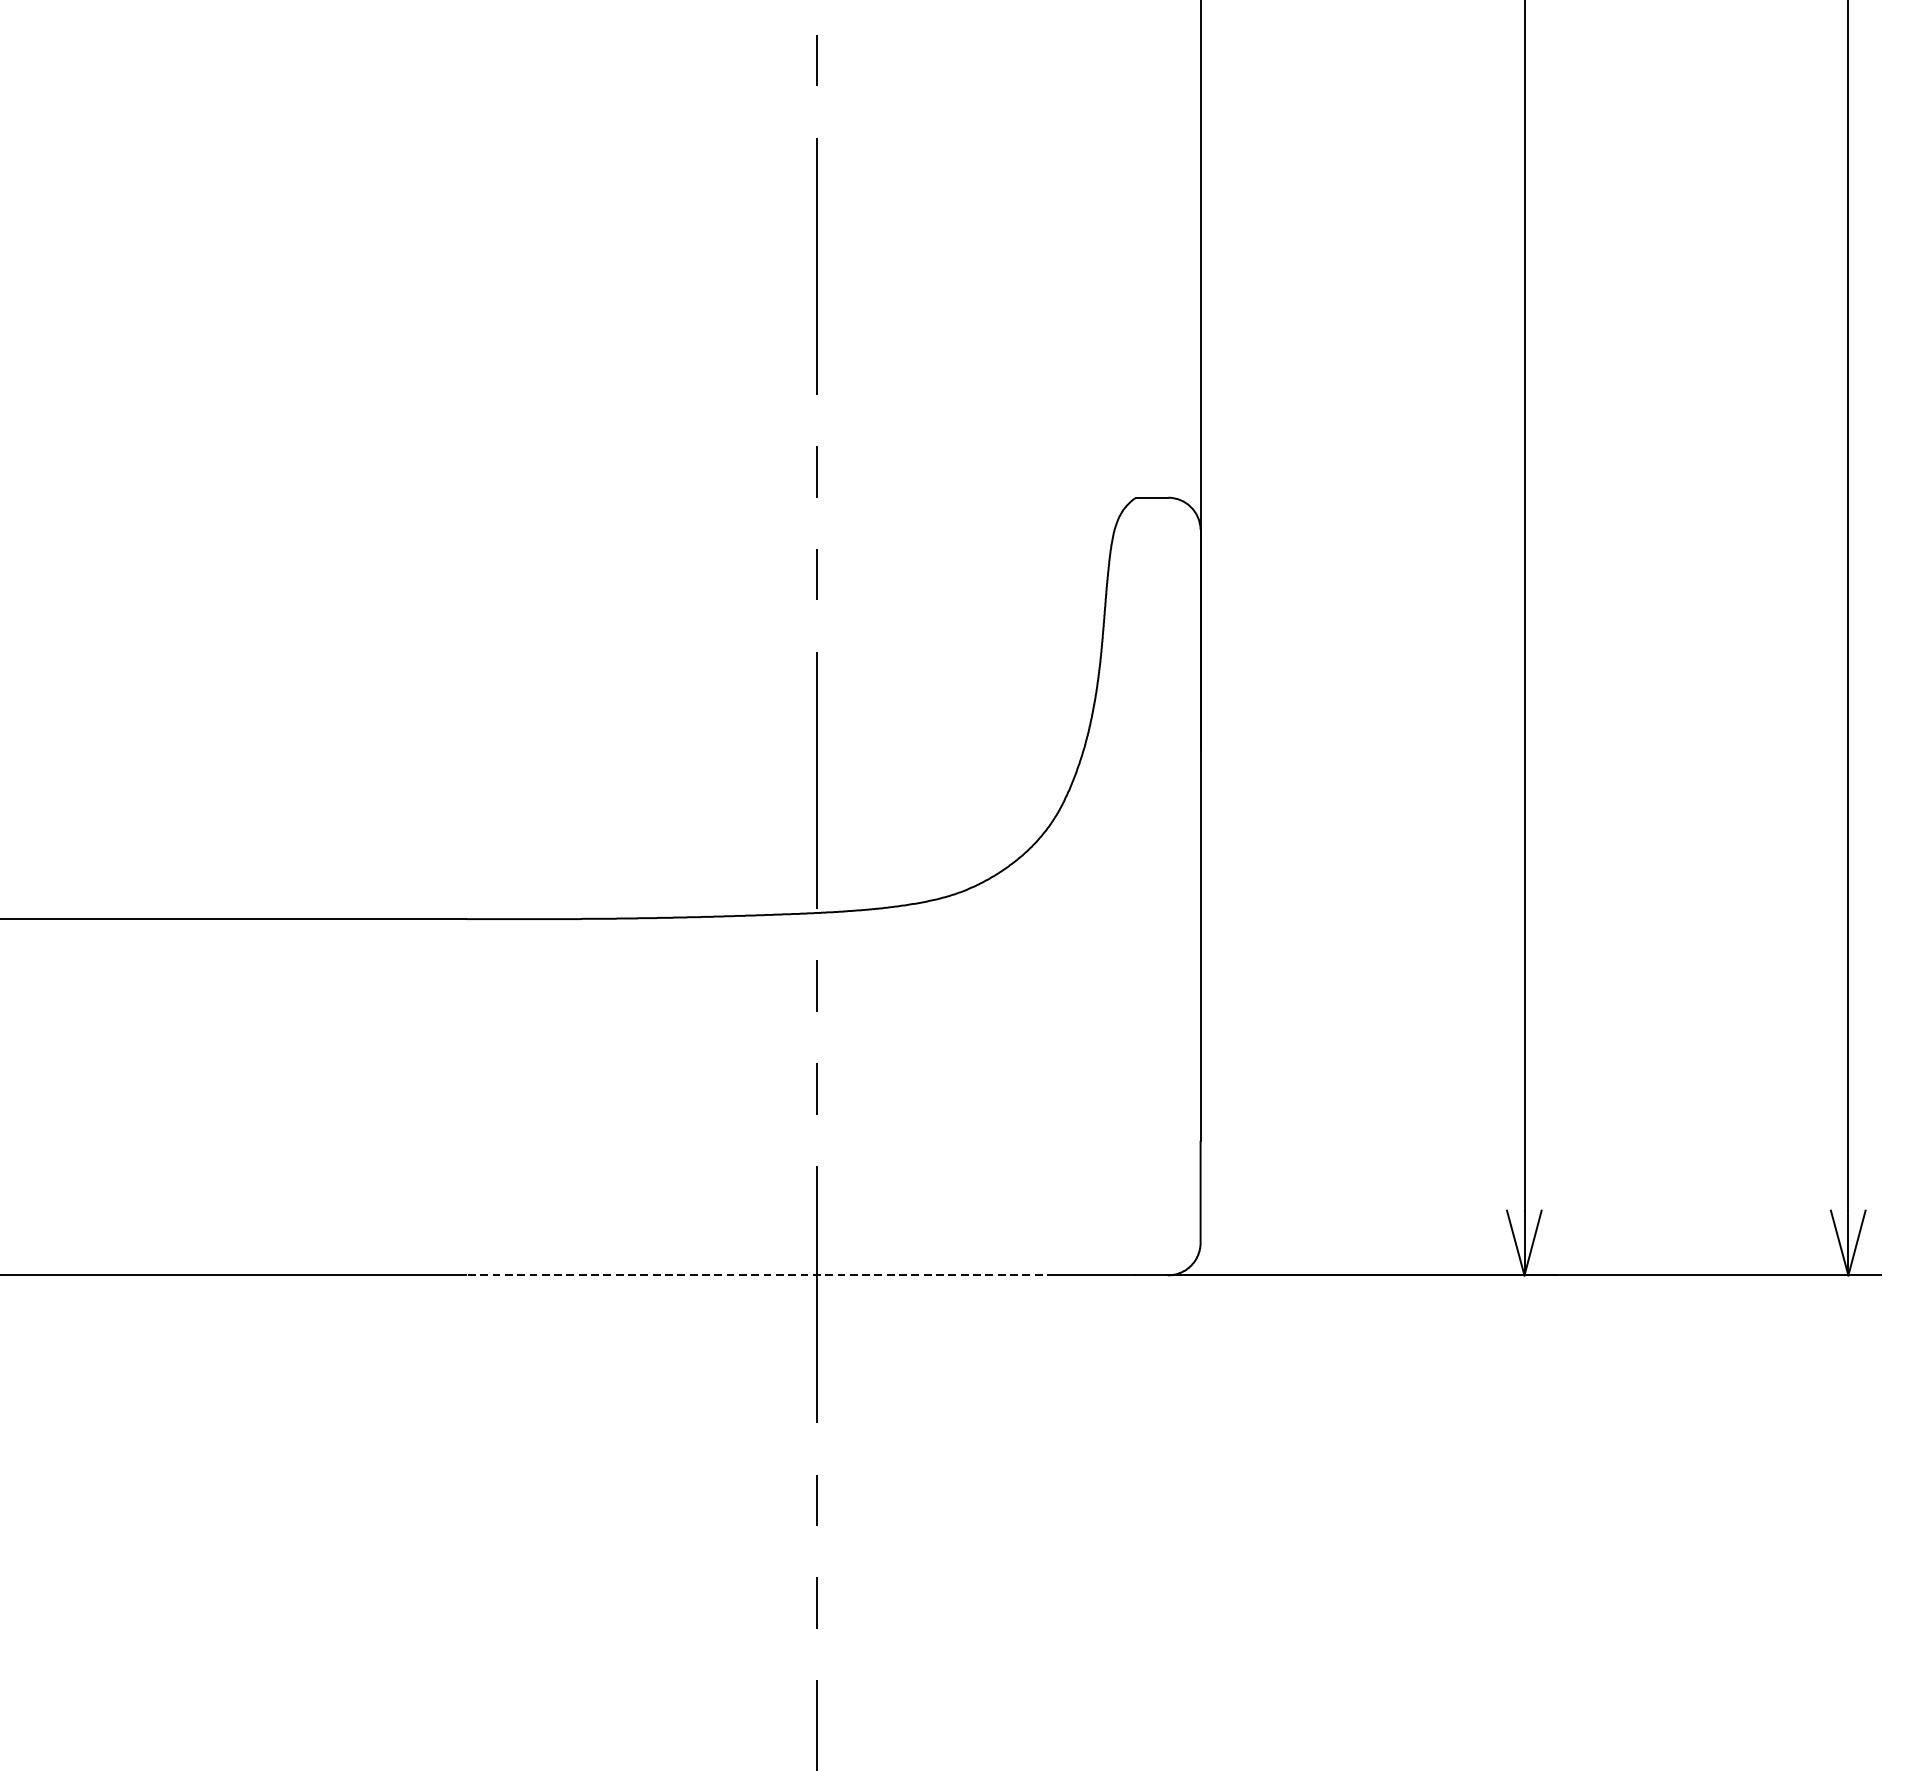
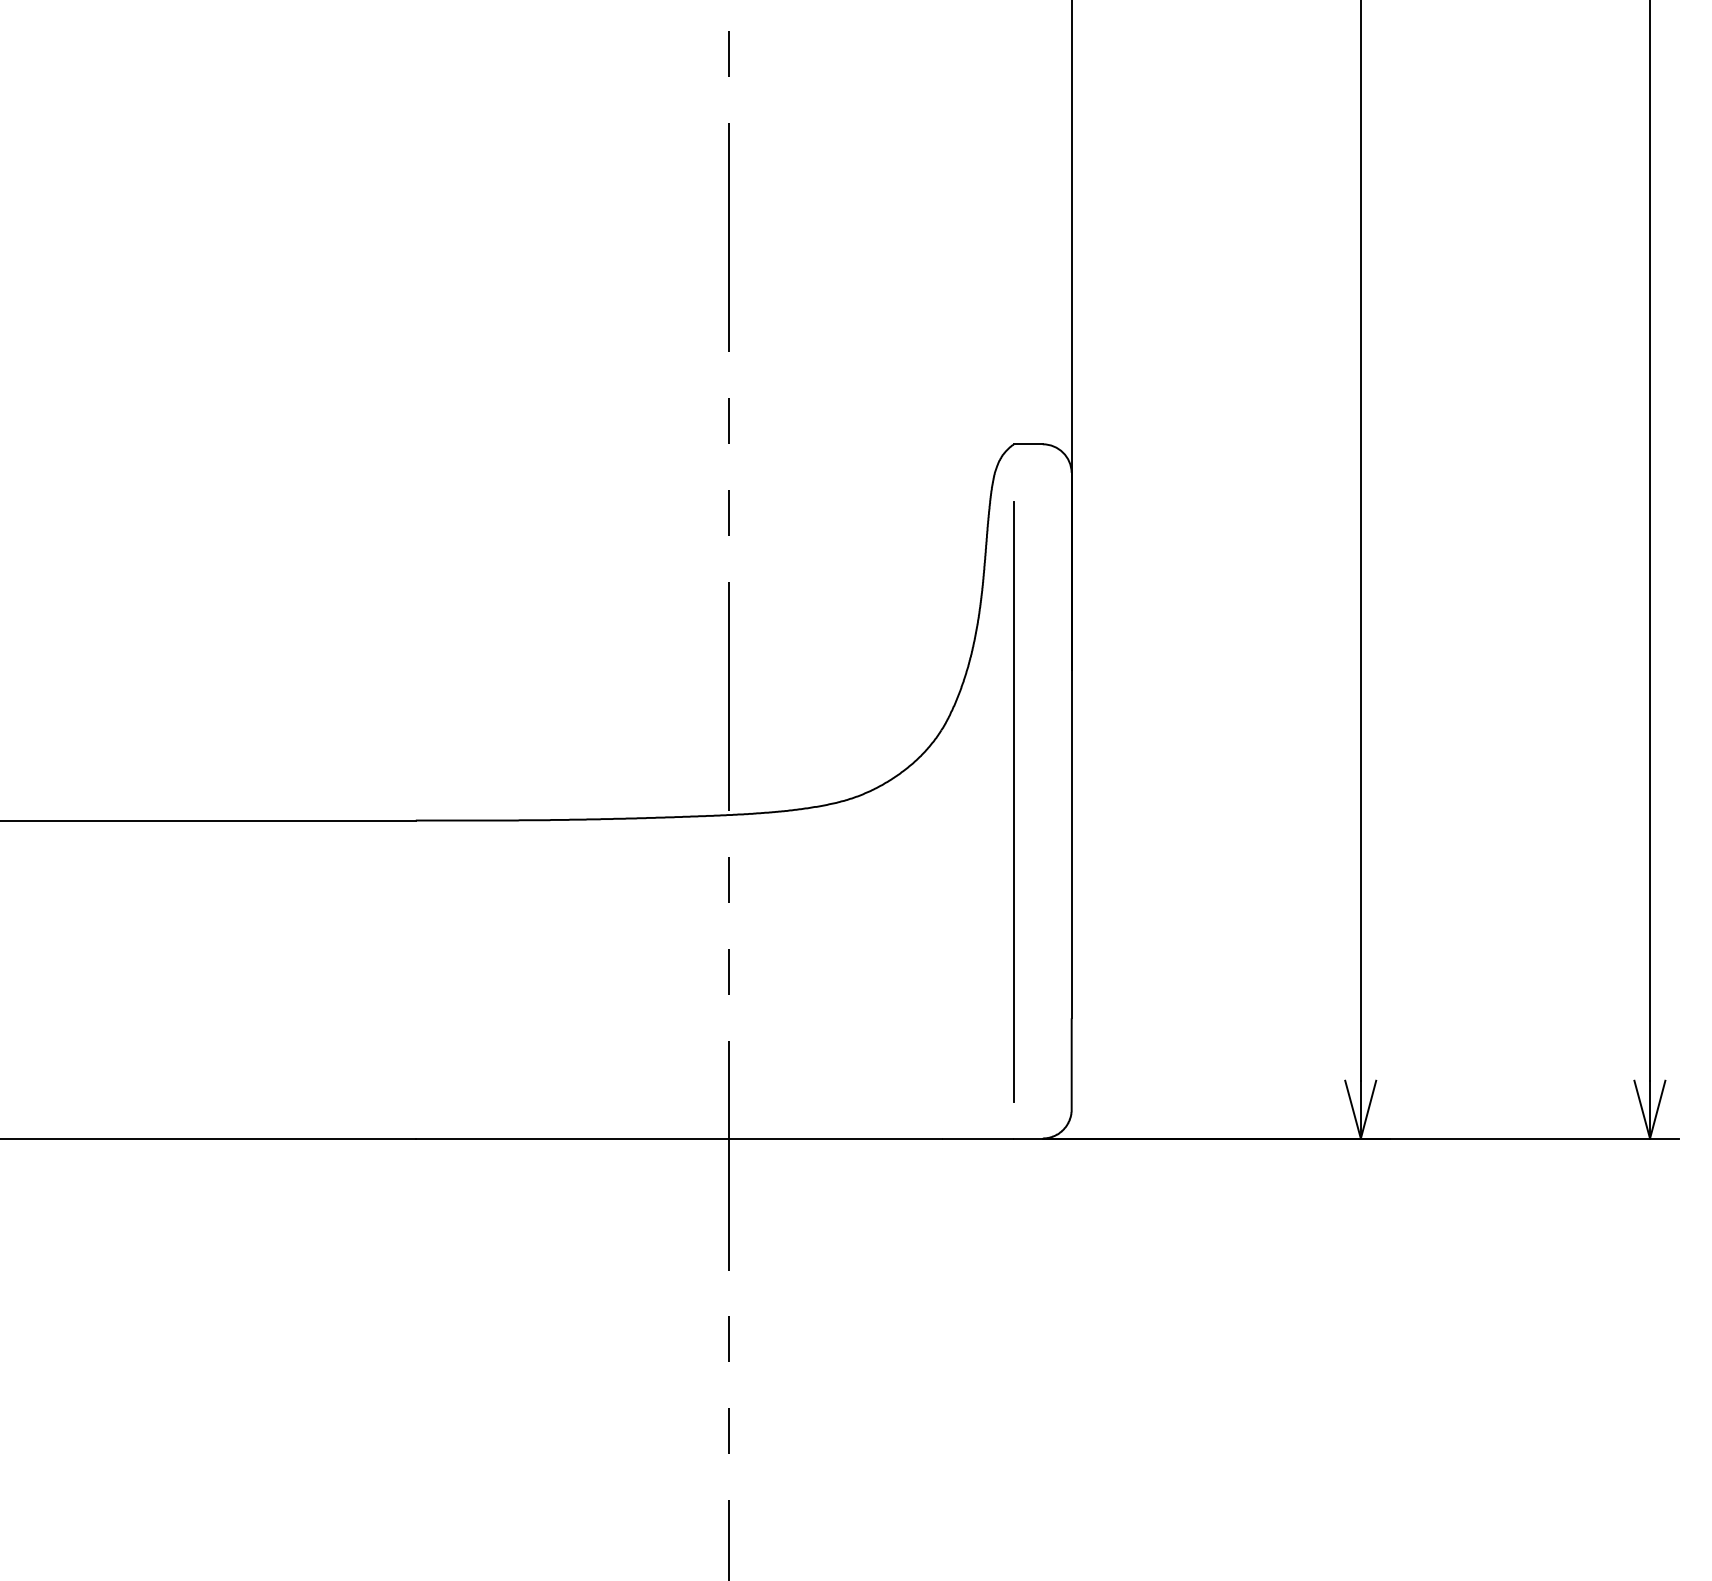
line: (1135, 897) -> (1013, 801), added
line: (760, 1275) -> (678, 1138), dashed -> solid

